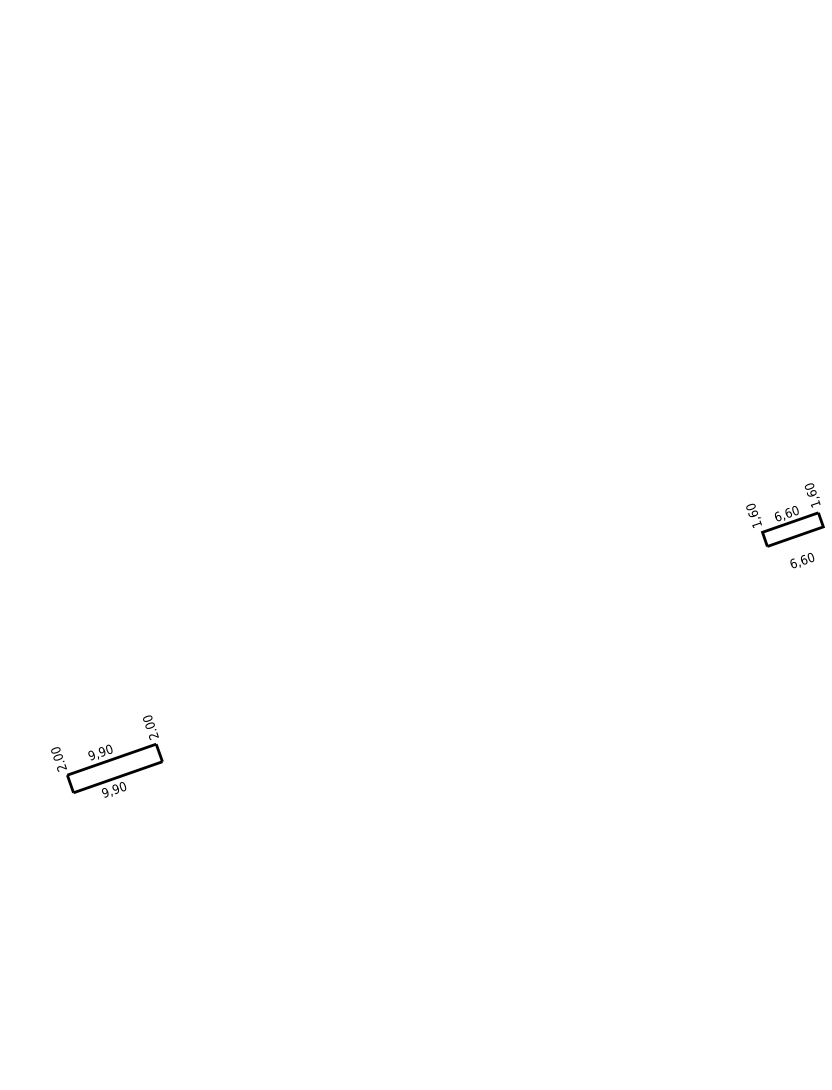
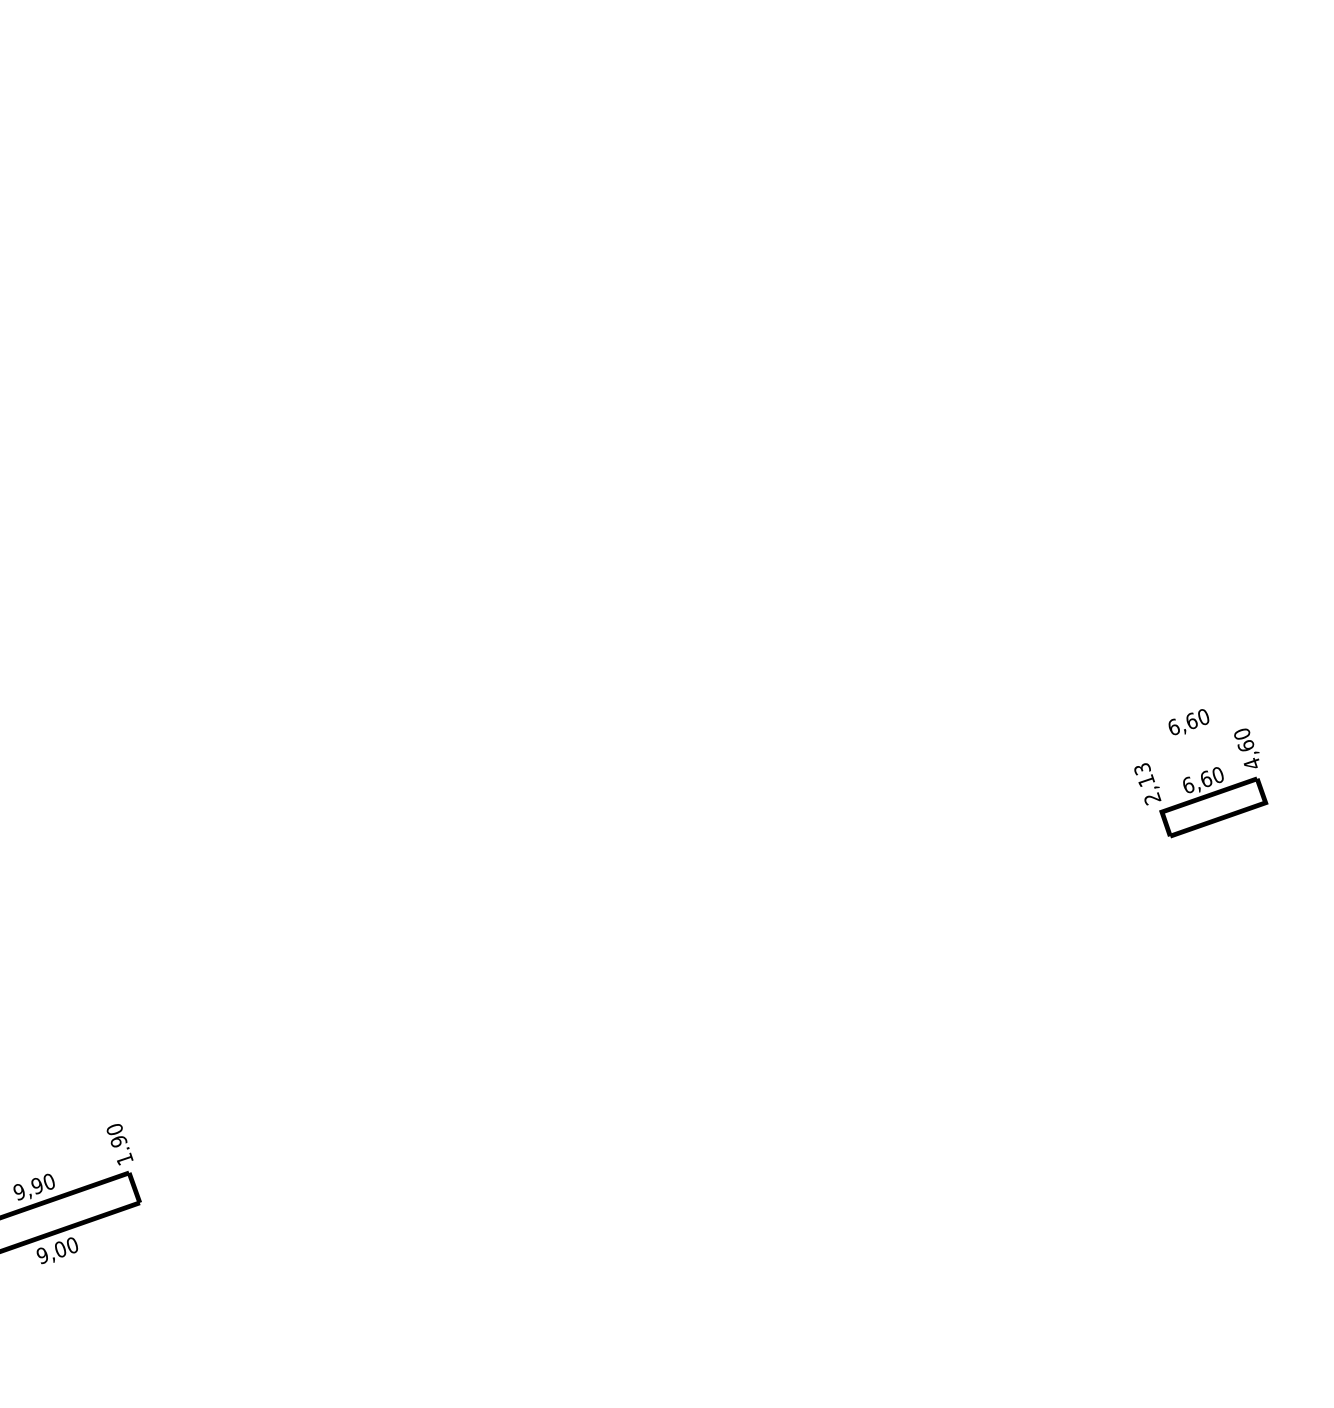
text: (815, 503) -> (1252, 762), 1,60 -> 4,60
text: (753, 515) -> (1146, 783), 1,60 -> 2,13
text: (802, 560) -> (1189, 722), moved
text: (152, 730) -> (122, 1149), 2.00 -> 1.90
text: (115, 789) -> (59, 1250), 9,90 -> 9,00

